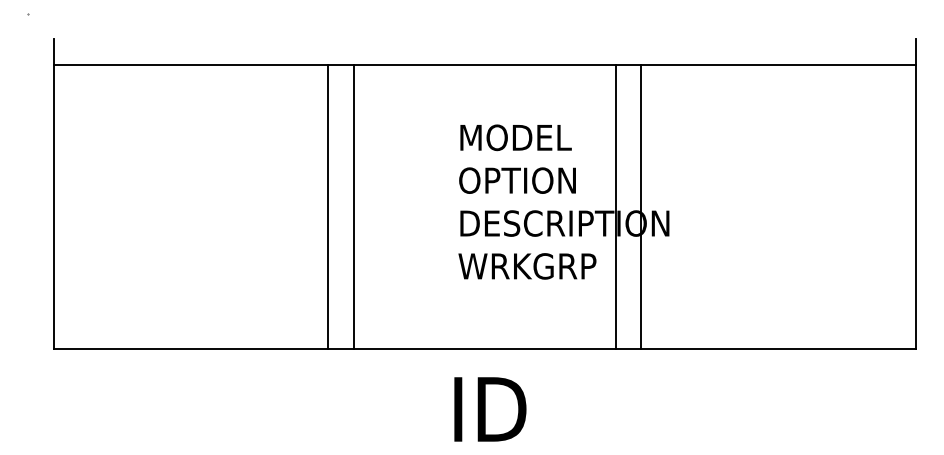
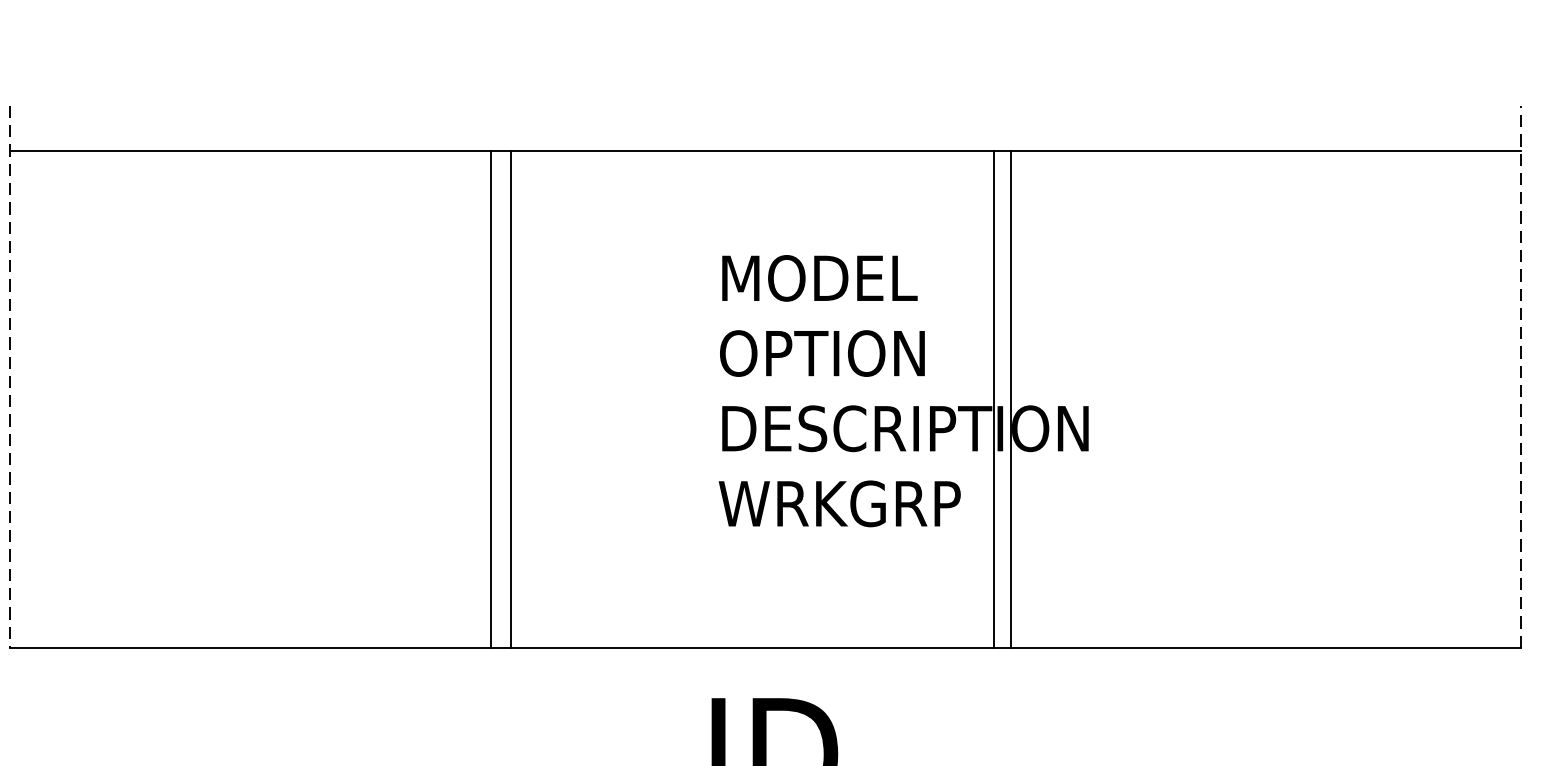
line: (54, 194) -> (10, 377), solid -> dashed
line: (915, 194) -> (1520, 377), solid -> dashed
line: (354, 206) -> (512, 398), moved
line: (641, 206) -> (1011, 398), moved

